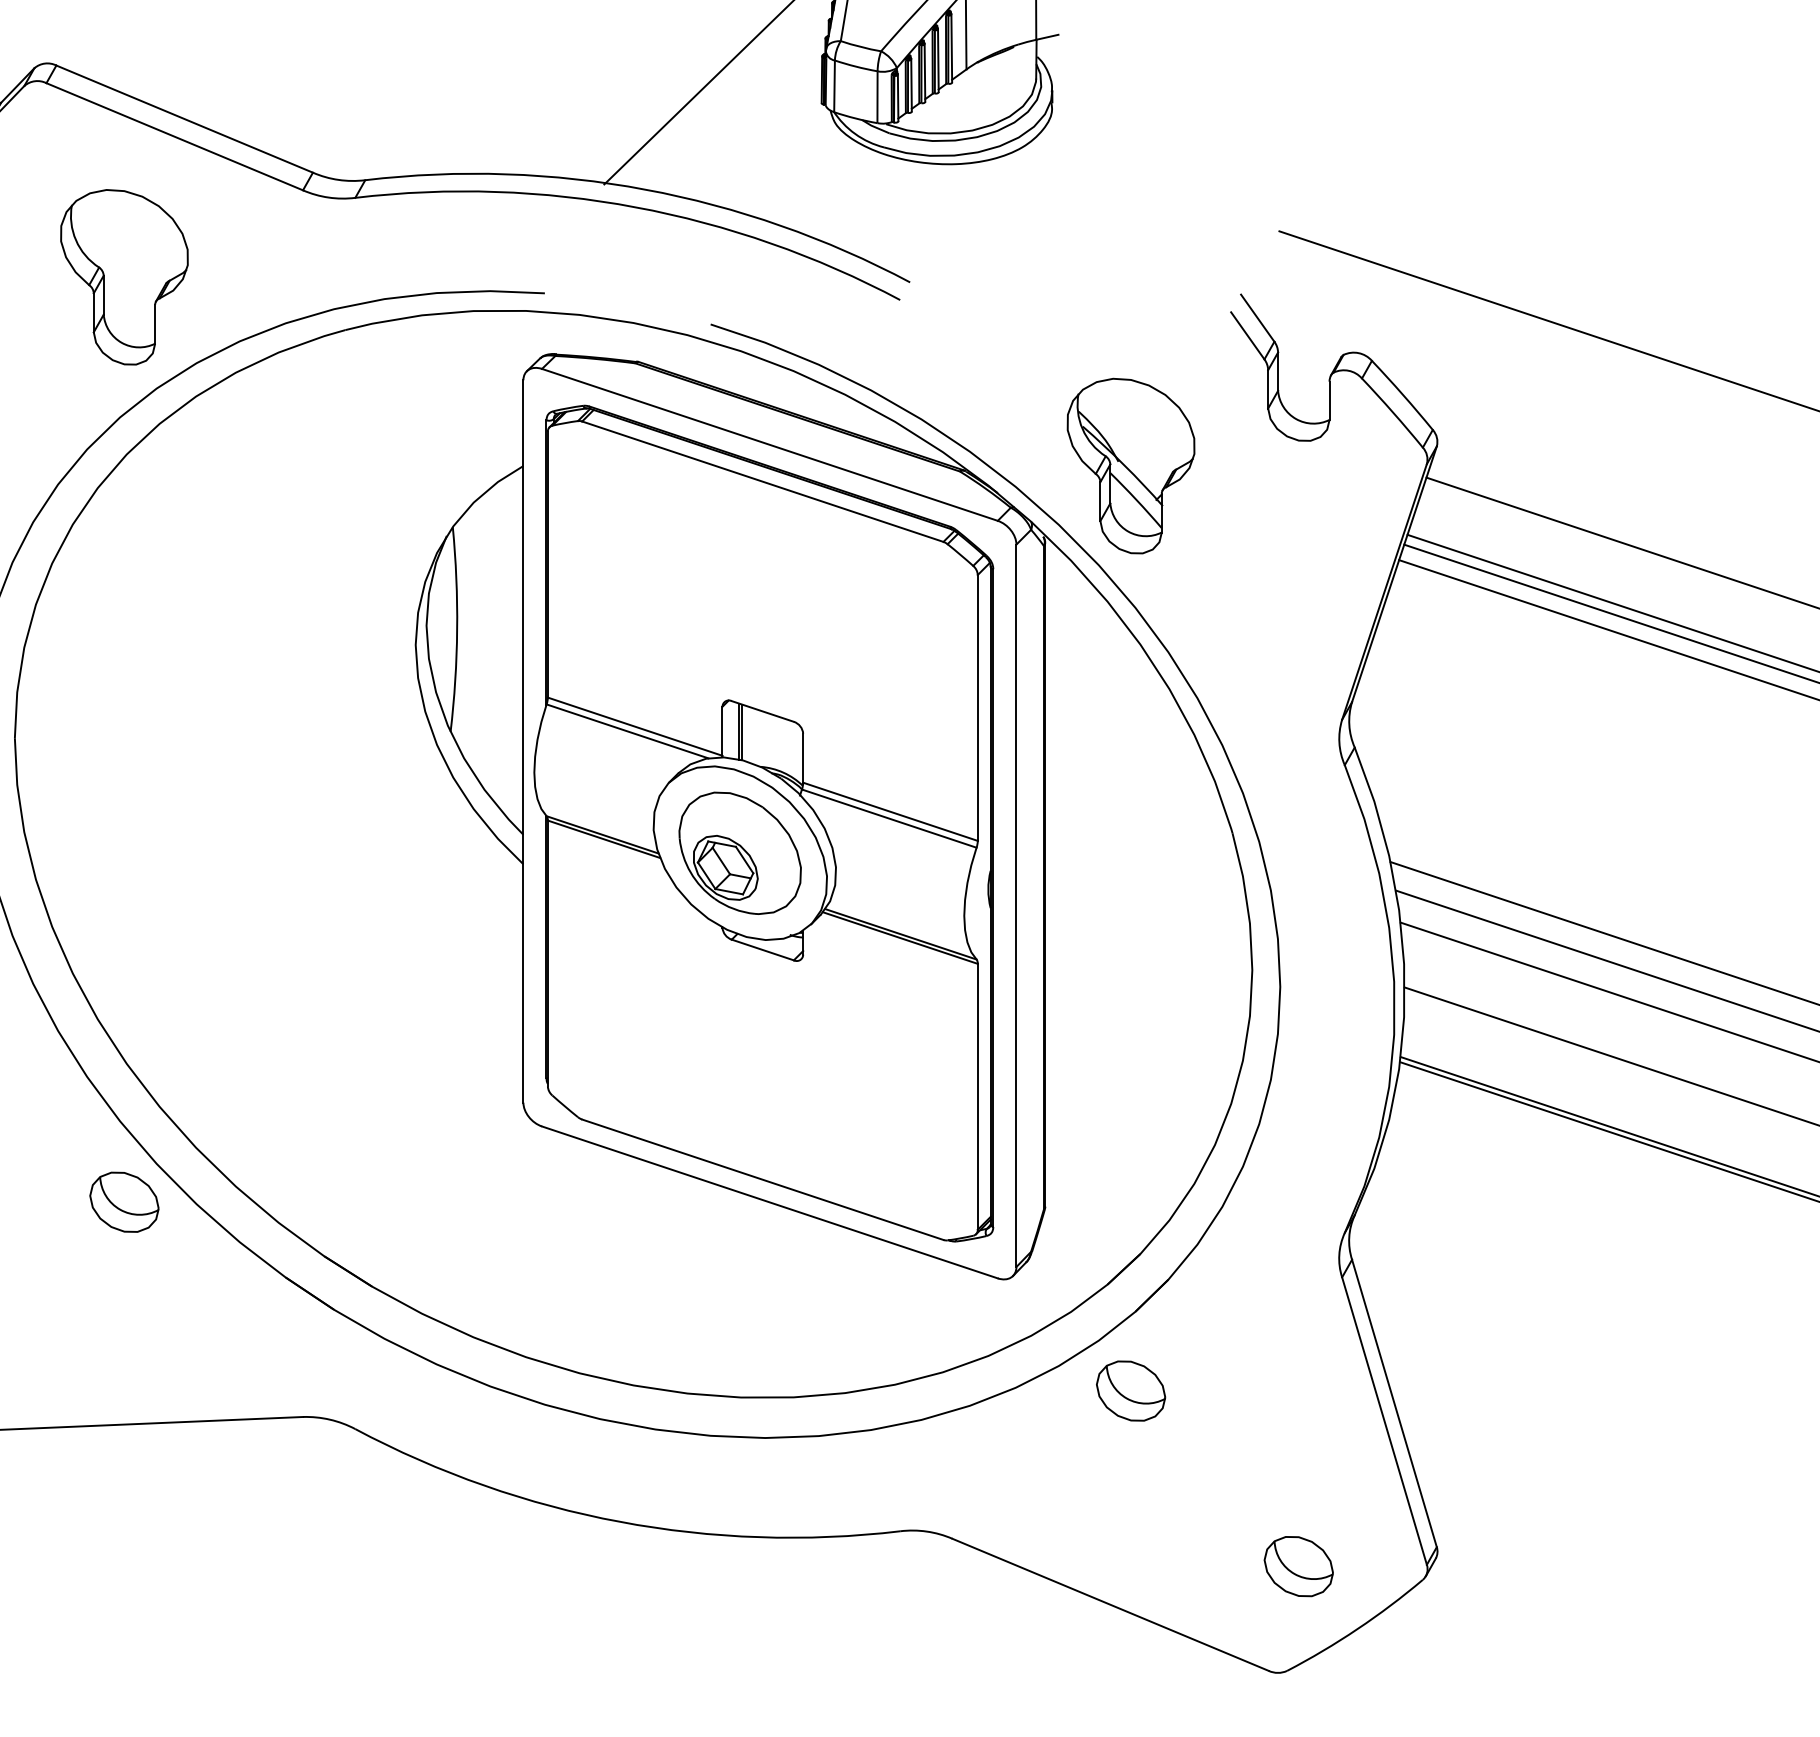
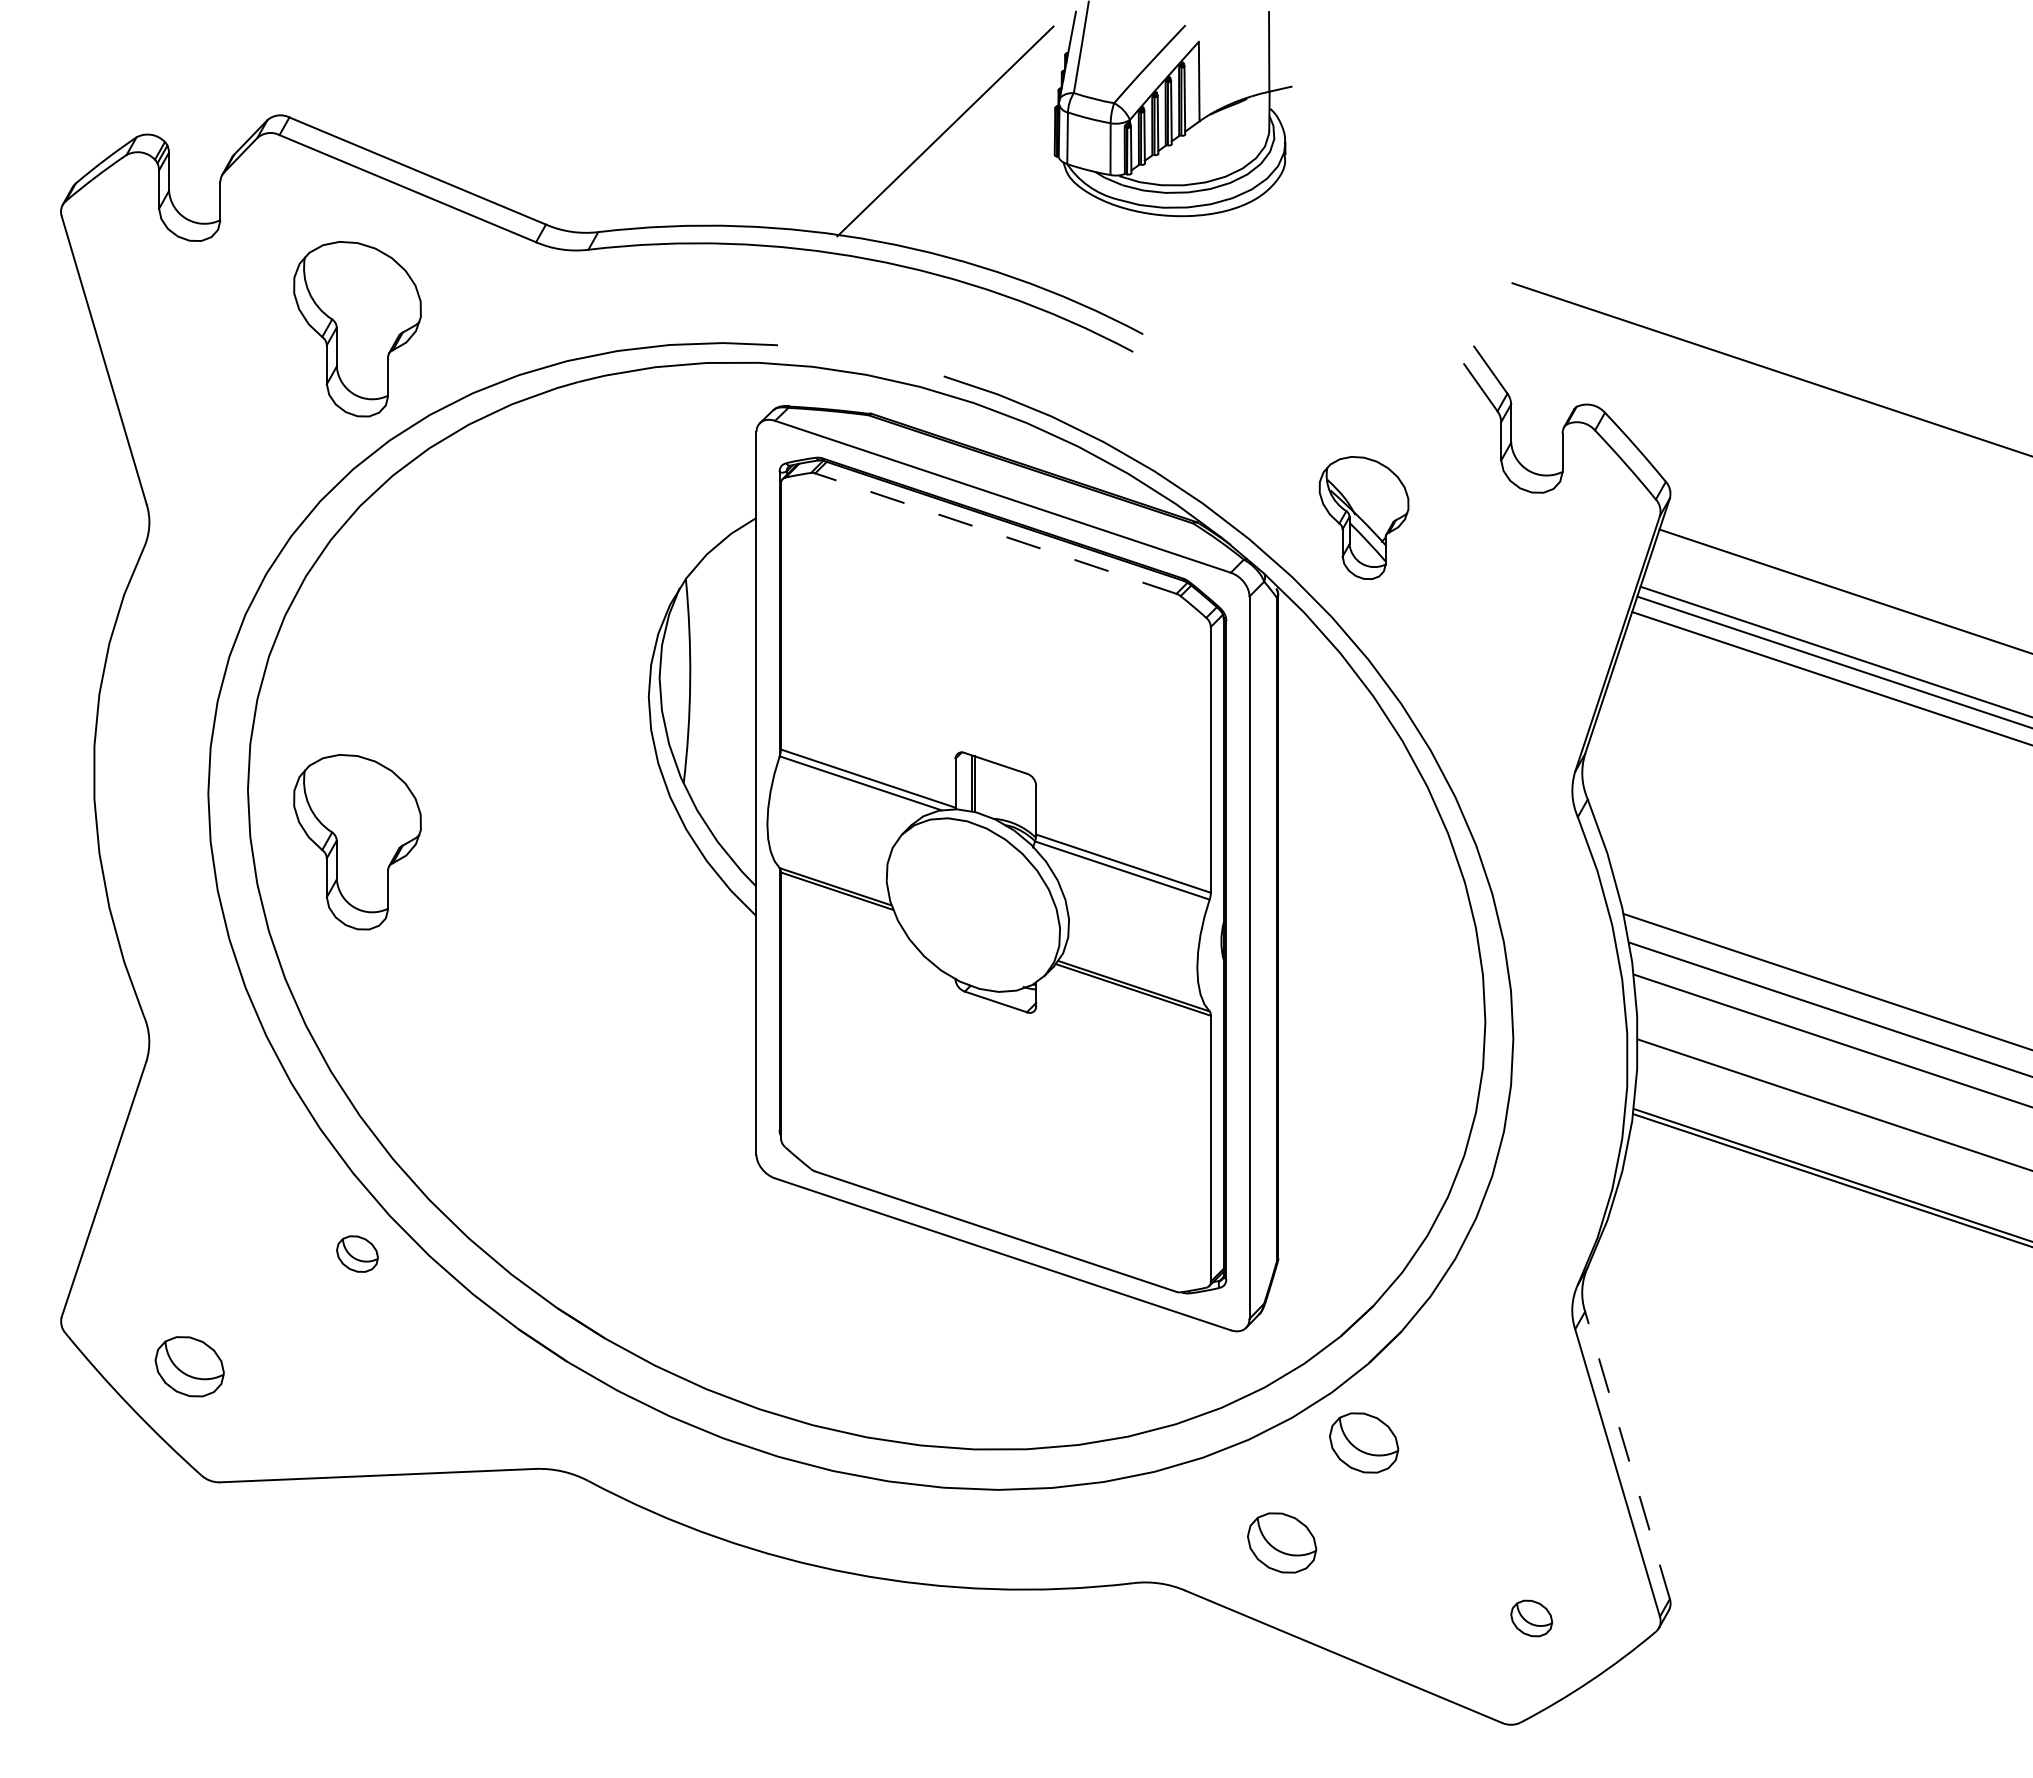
part: (1130, 465) -> (1363, 517), size x0.7
line: (762, 481) -> (995, 533), solid -> dashed
part: (124, 790) -> (357, 842), added
part: (739, 852) -> (972, 904), removed
part: (124, 1201) -> (357, 1253), size x0.6
line: (1394, 1403) -> (1627, 1455), solid -> dashed
part: (1049, 1490) -> (1282, 1542), added
part: (1298, 1566) -> (1531, 1618), size x0.6

